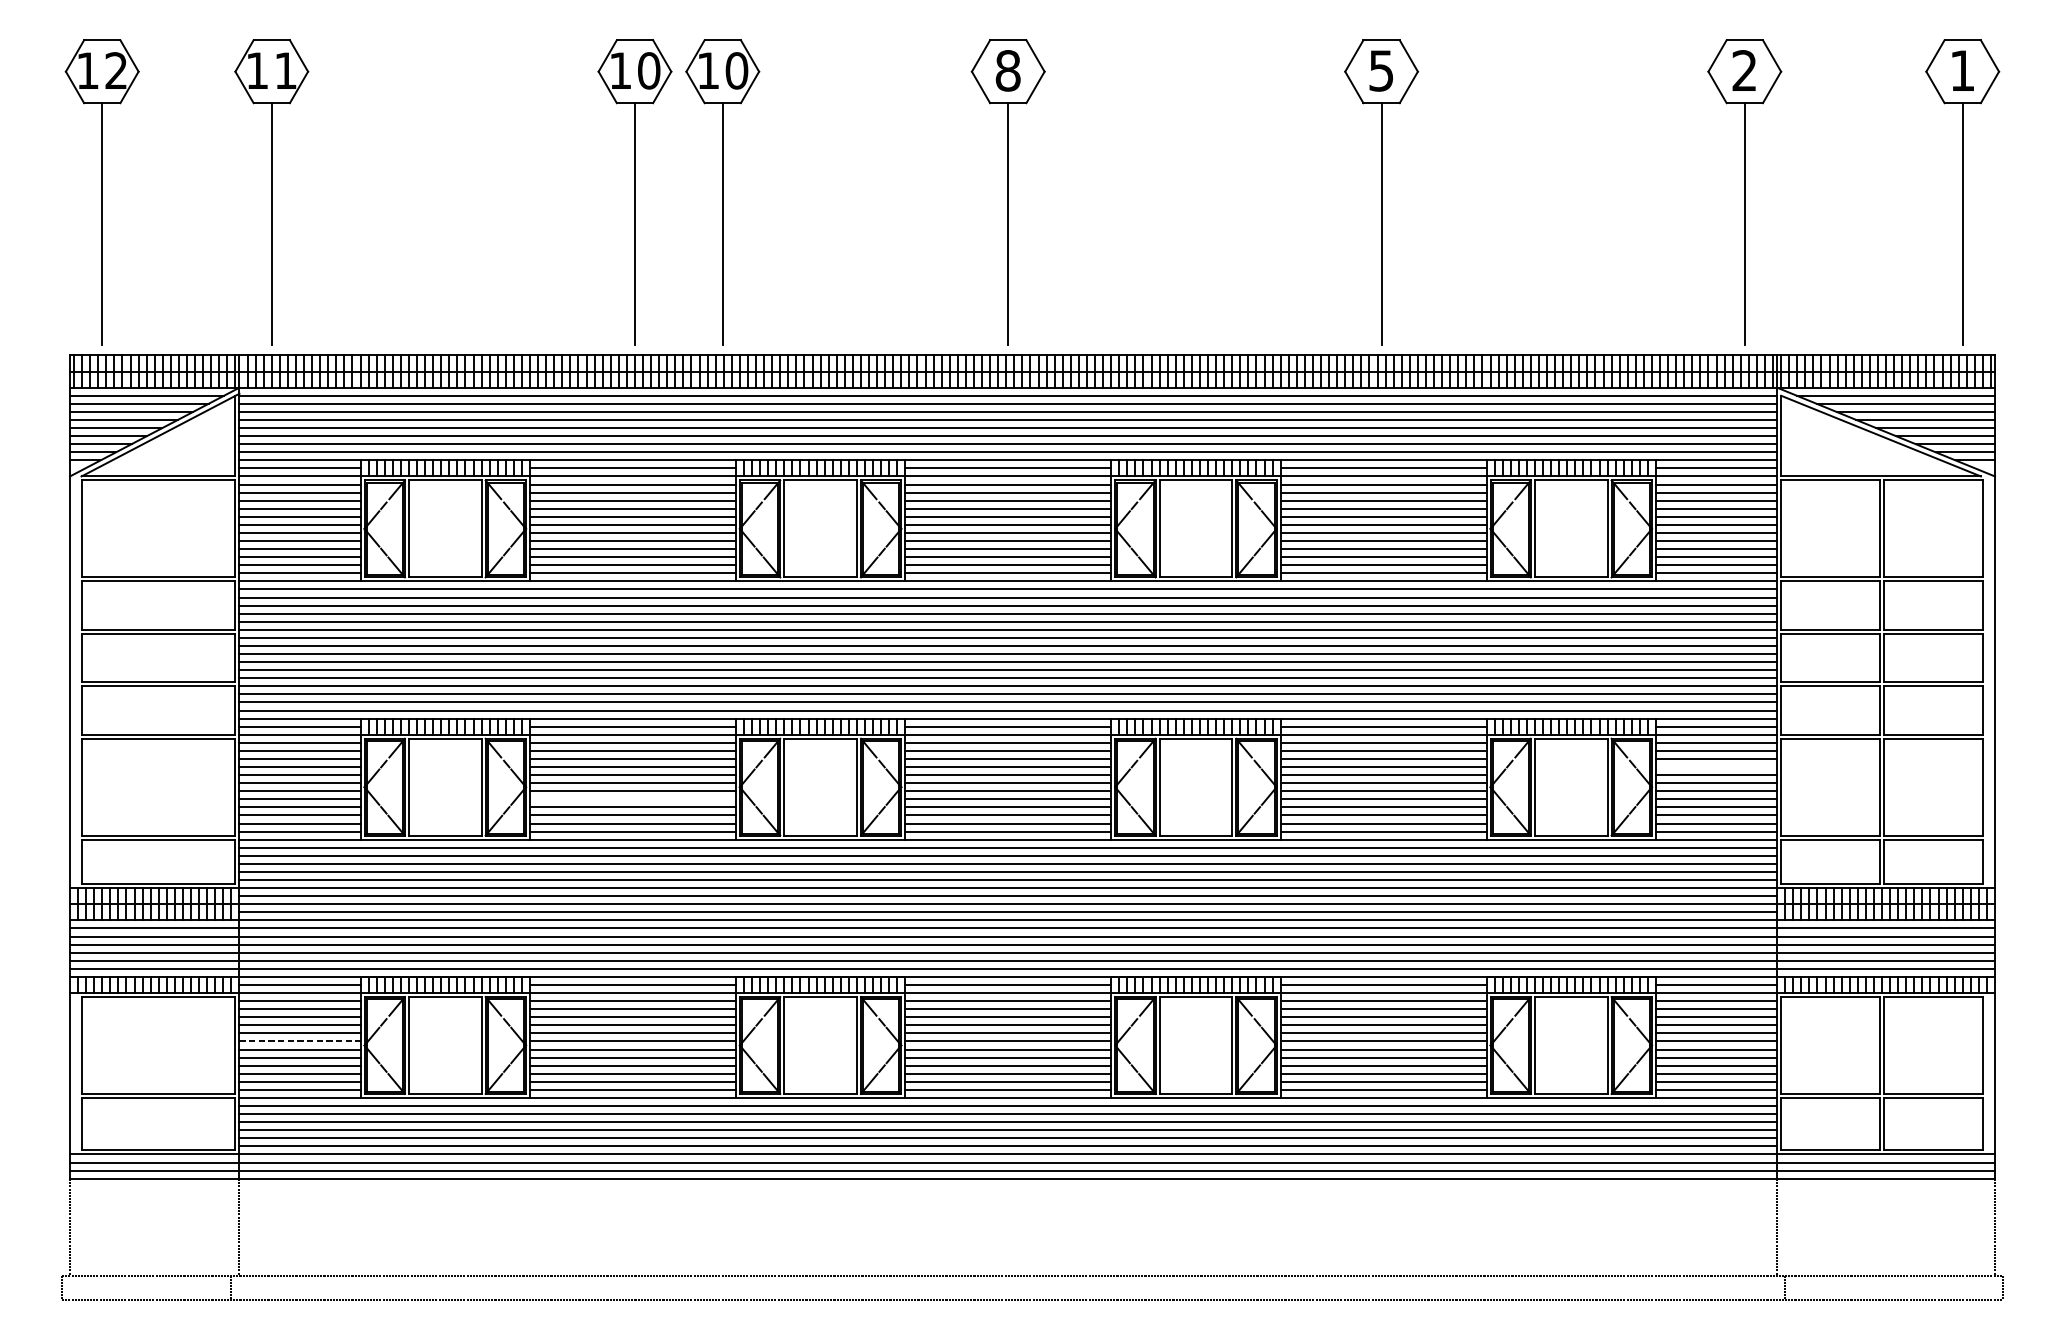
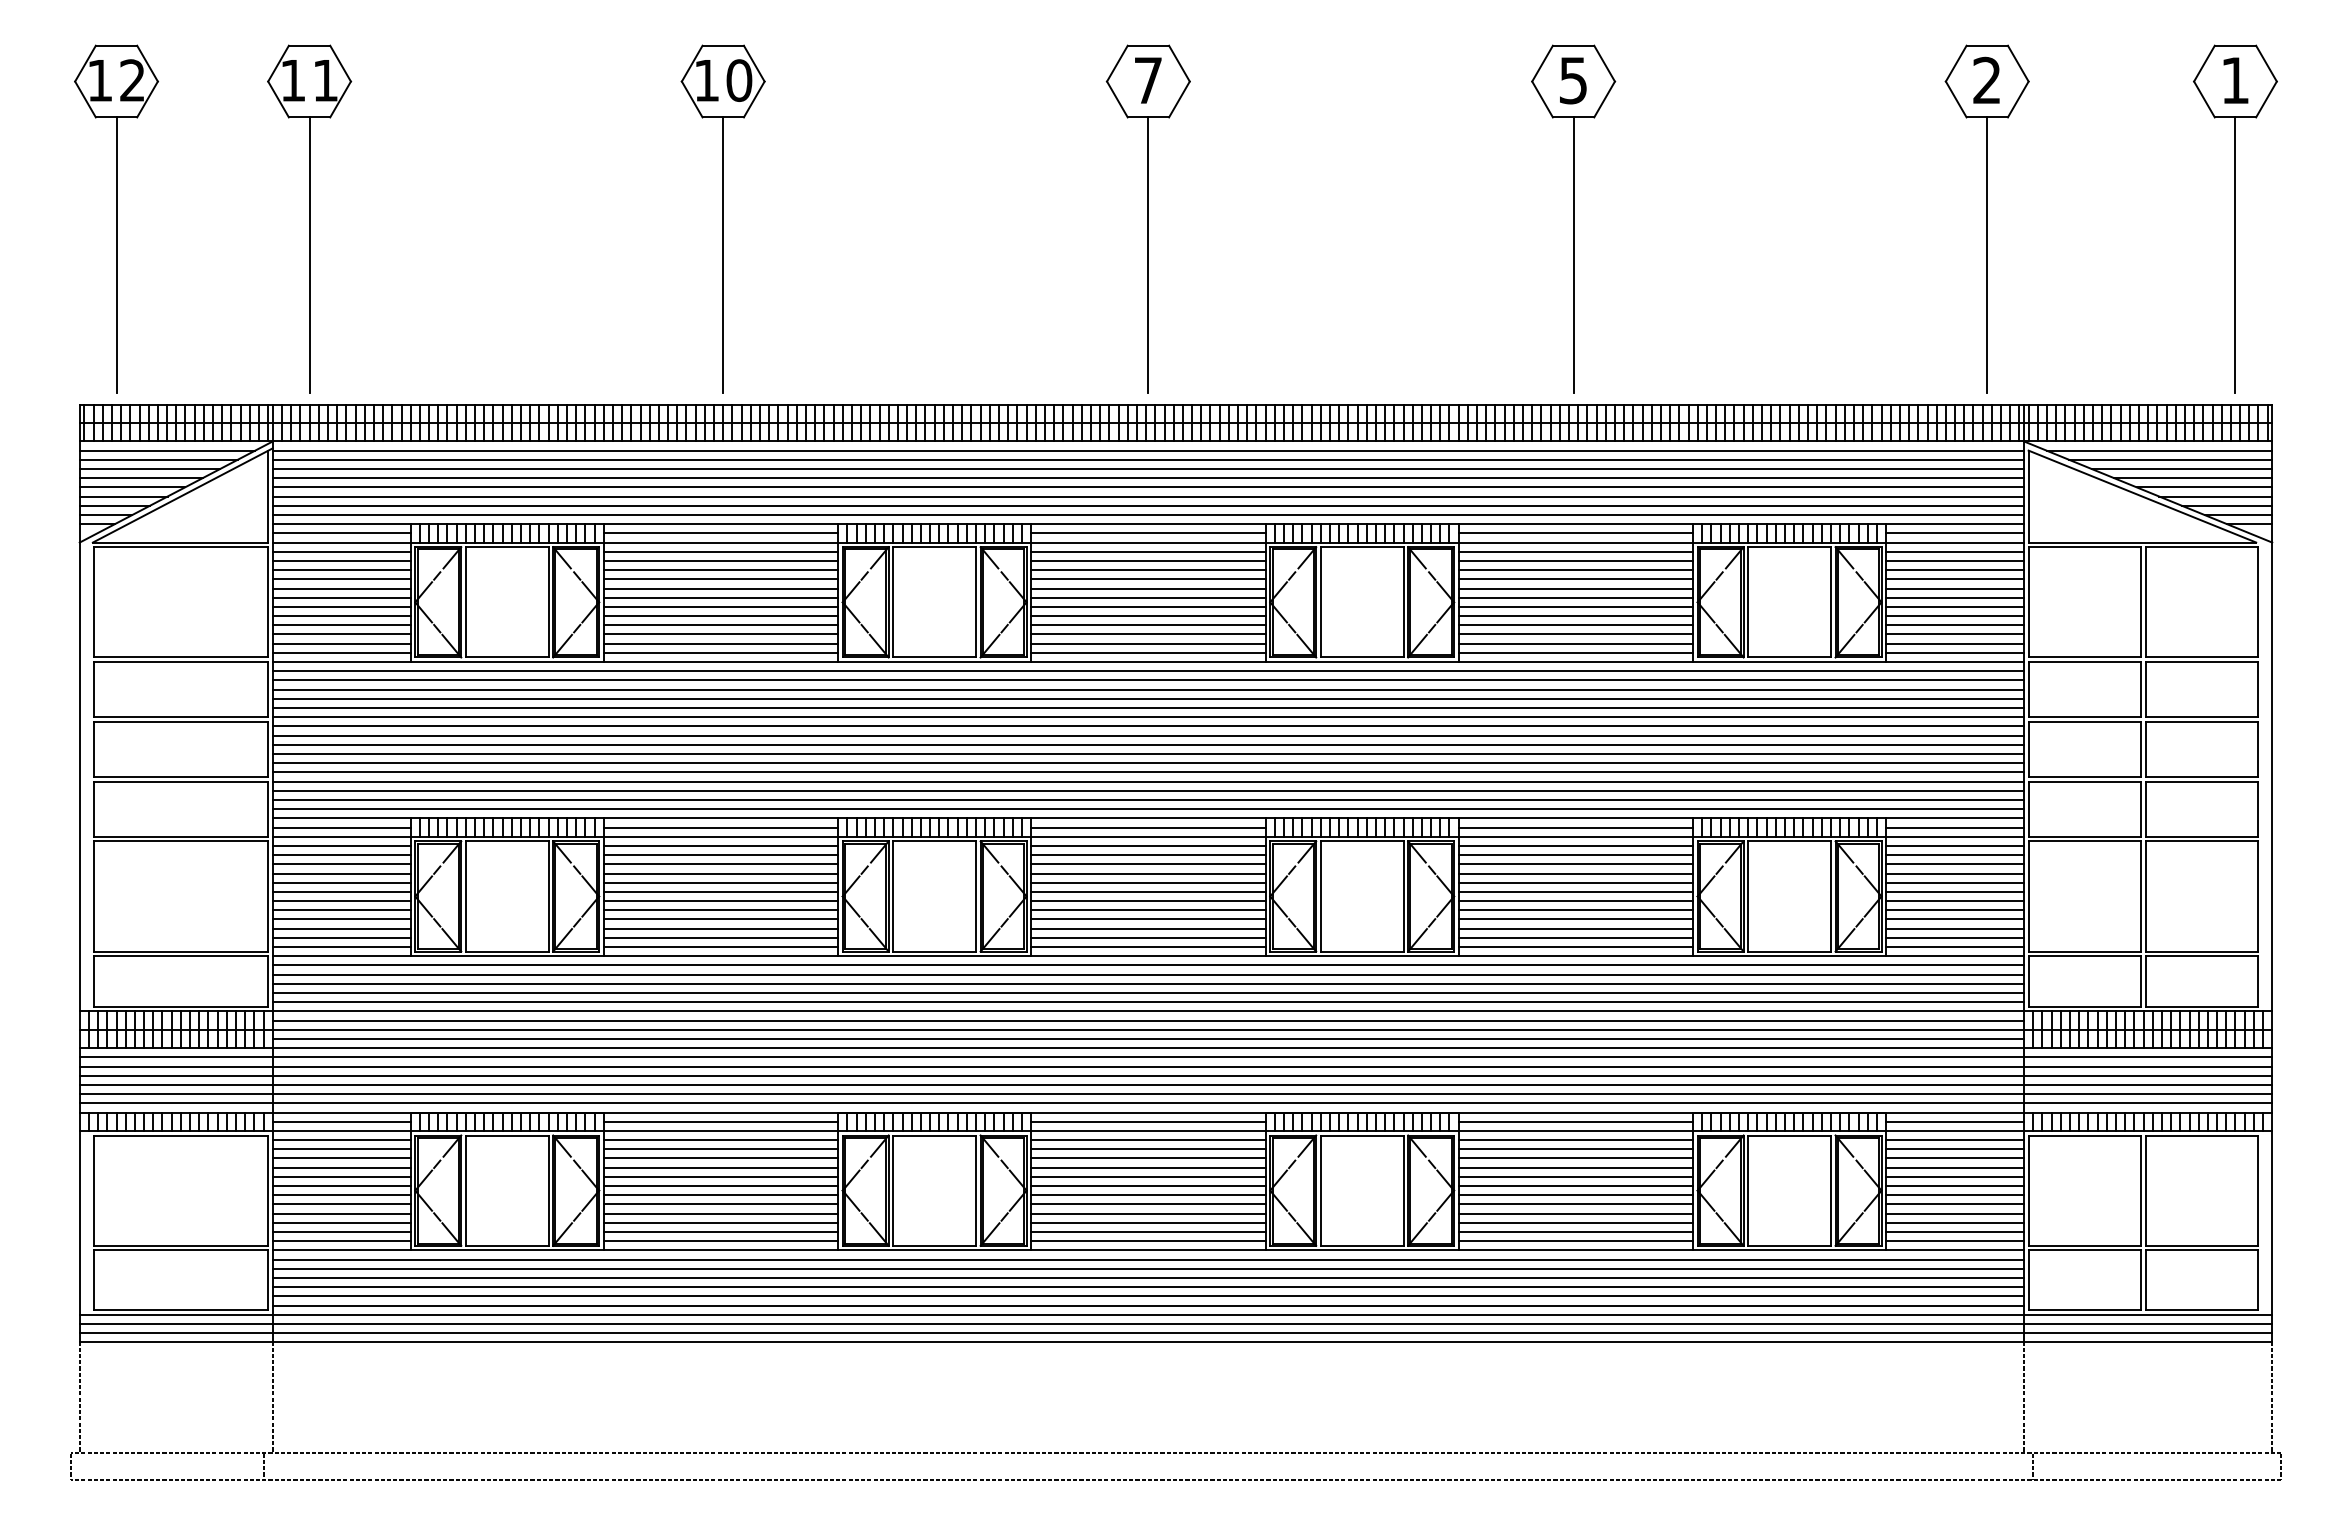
text: (1008, 70) -> (1148, 80), 8 -> 7
part: (722, 191) -> (822, 218), removed
line: (1716, 767) -> (1955, 873), added
line: (632, 799) -> (720, 910), added
line: (299, 1041) -> (341, 1186), dashed -> solid

